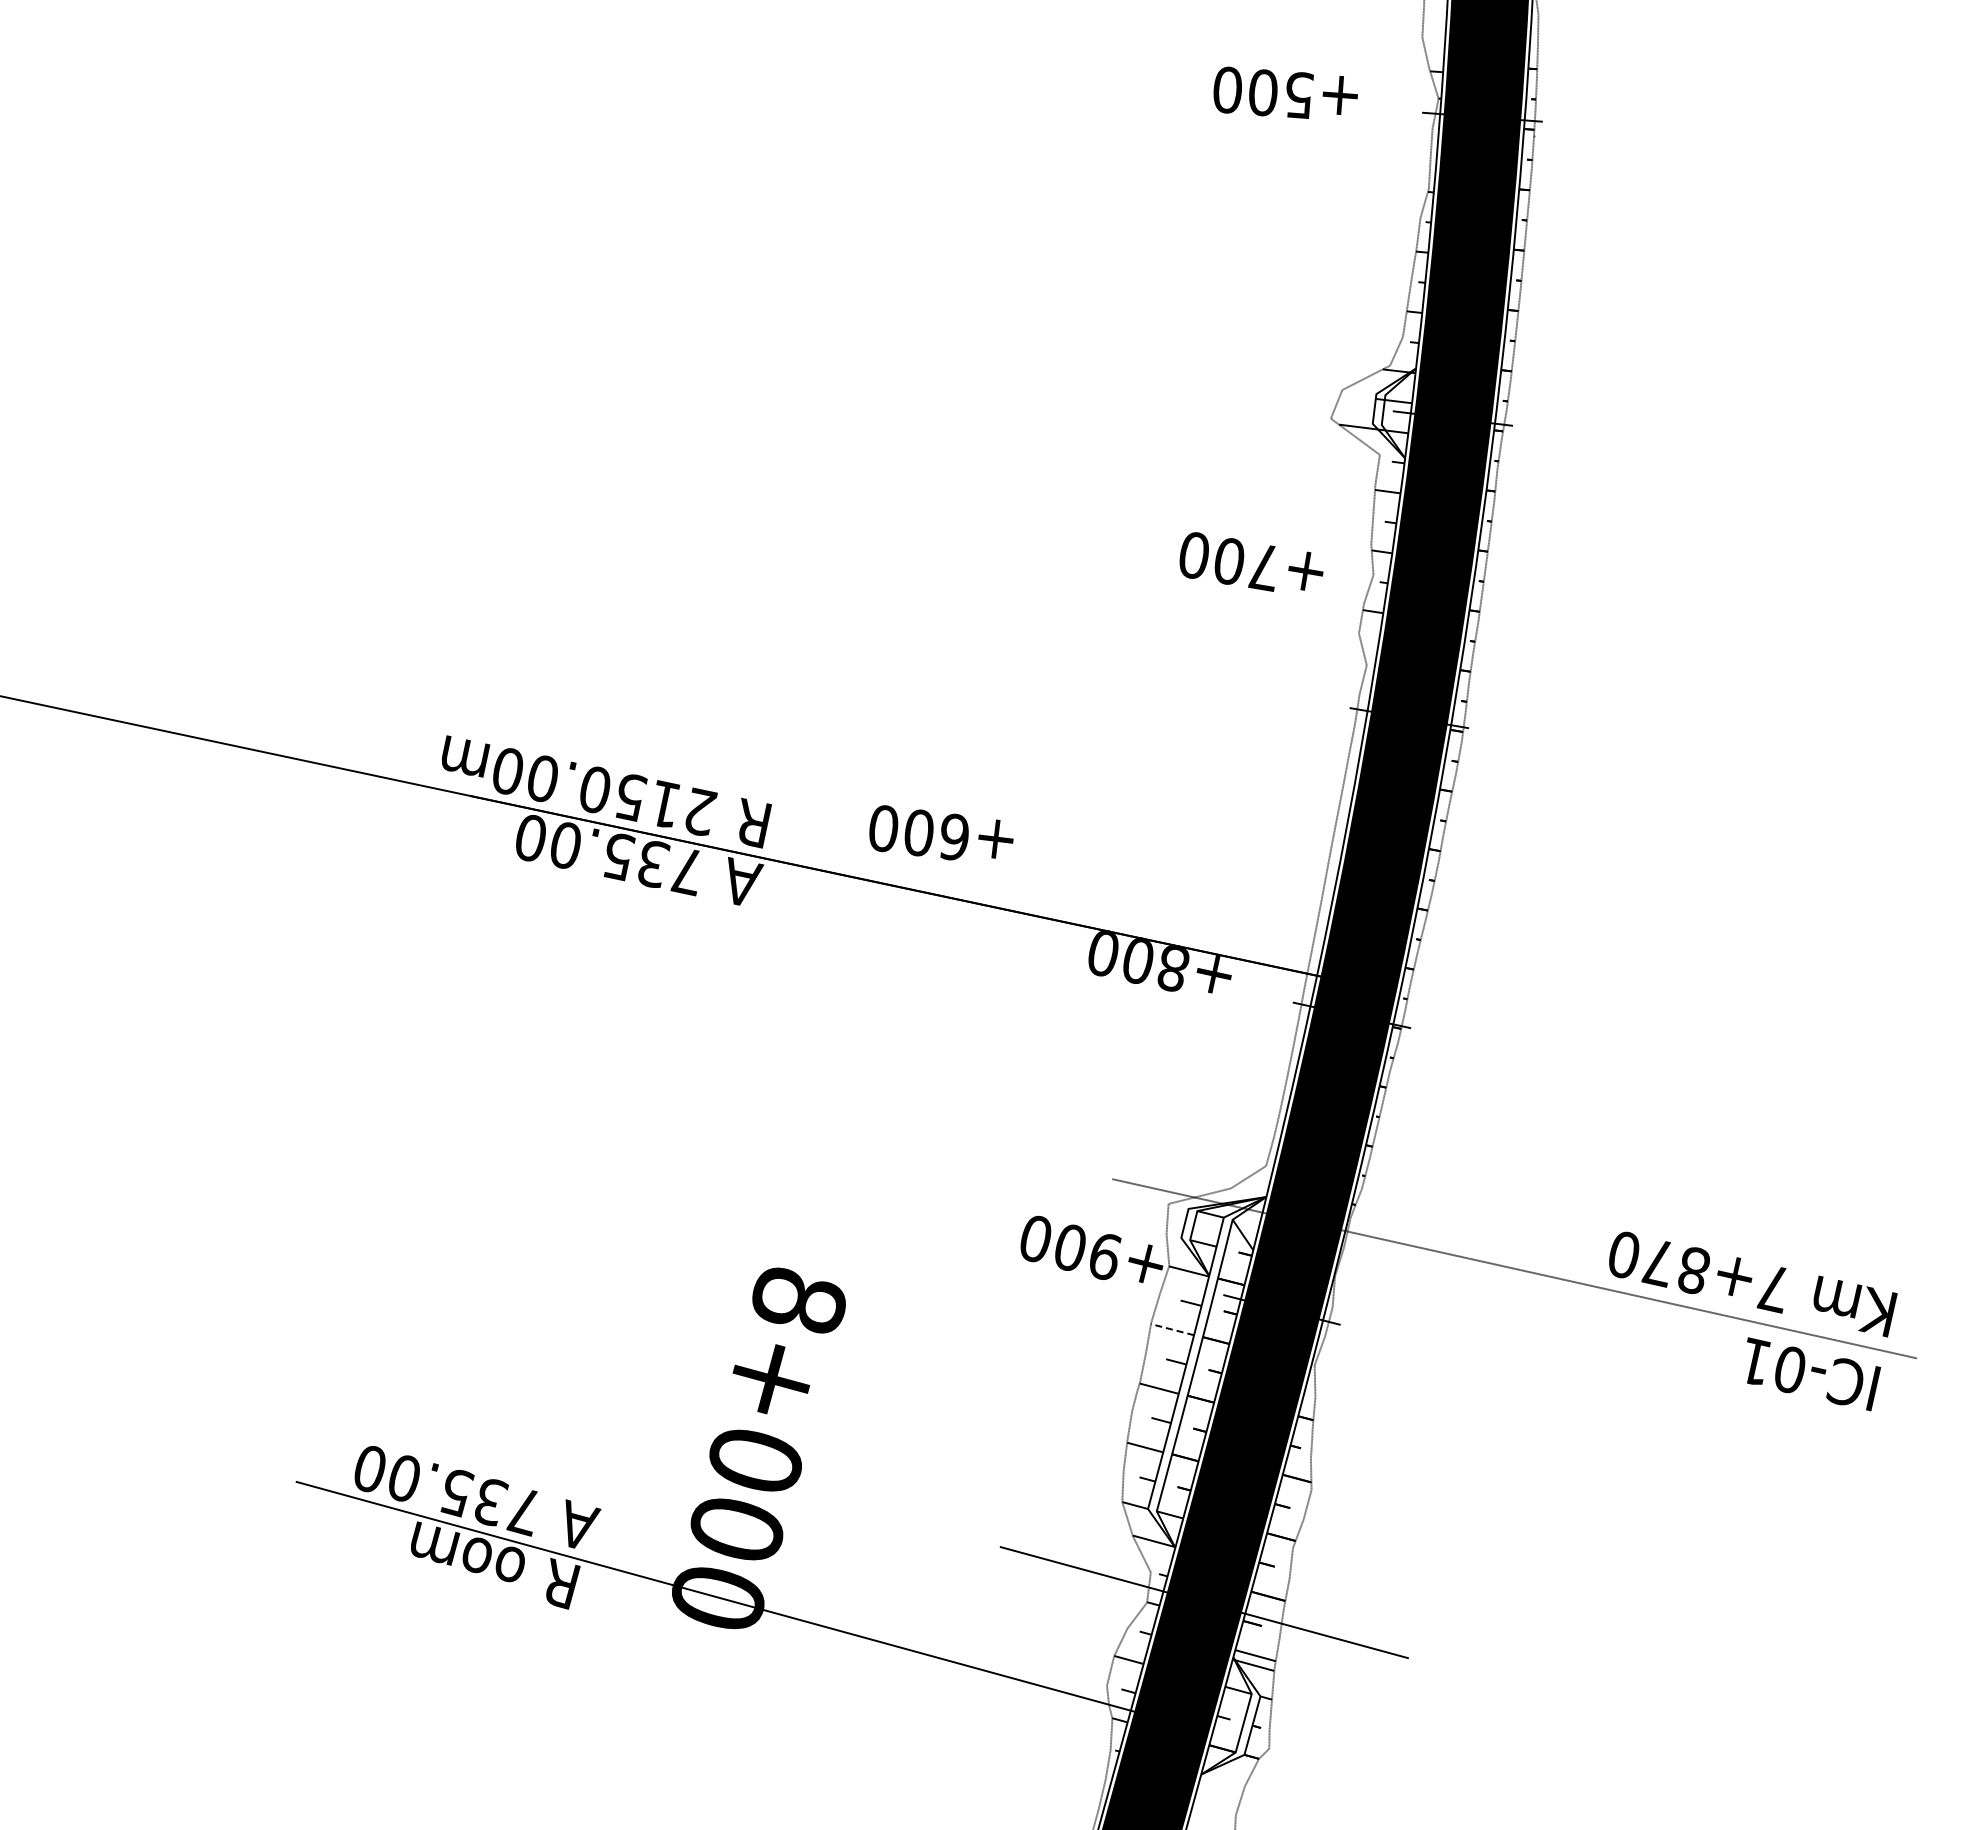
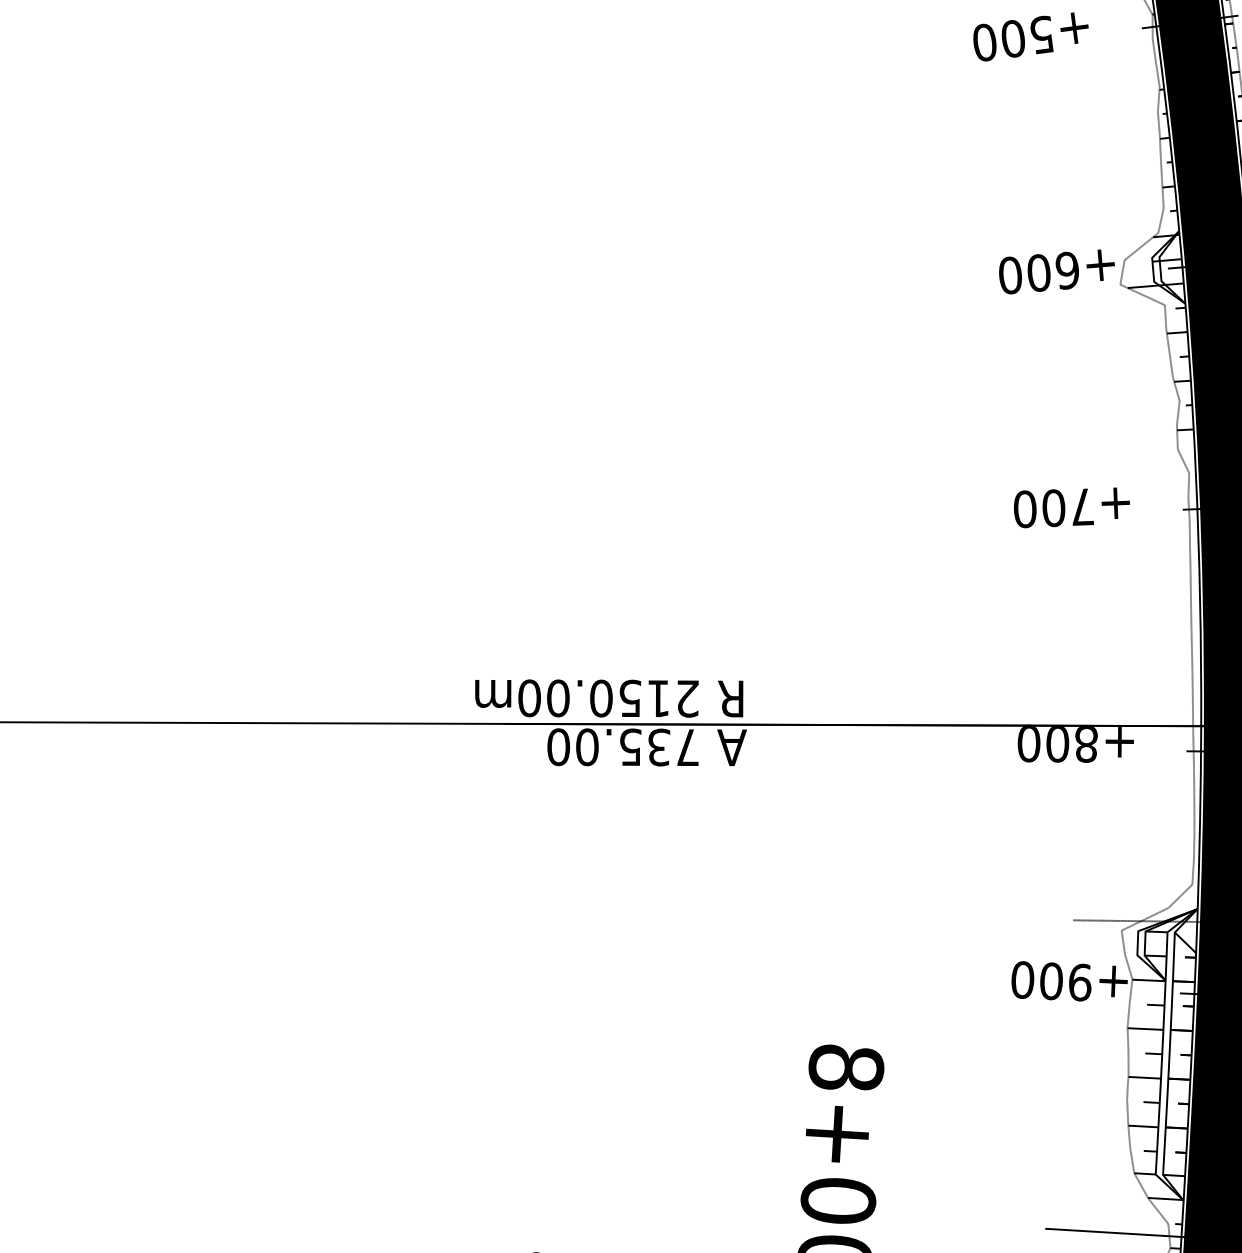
text: (1251, 561) -> (1071, 504), moved
text: (941, 832) -> (1056, 269), moved
line: (1172, 1329) -> (1145, 1028), dashed -> solid

